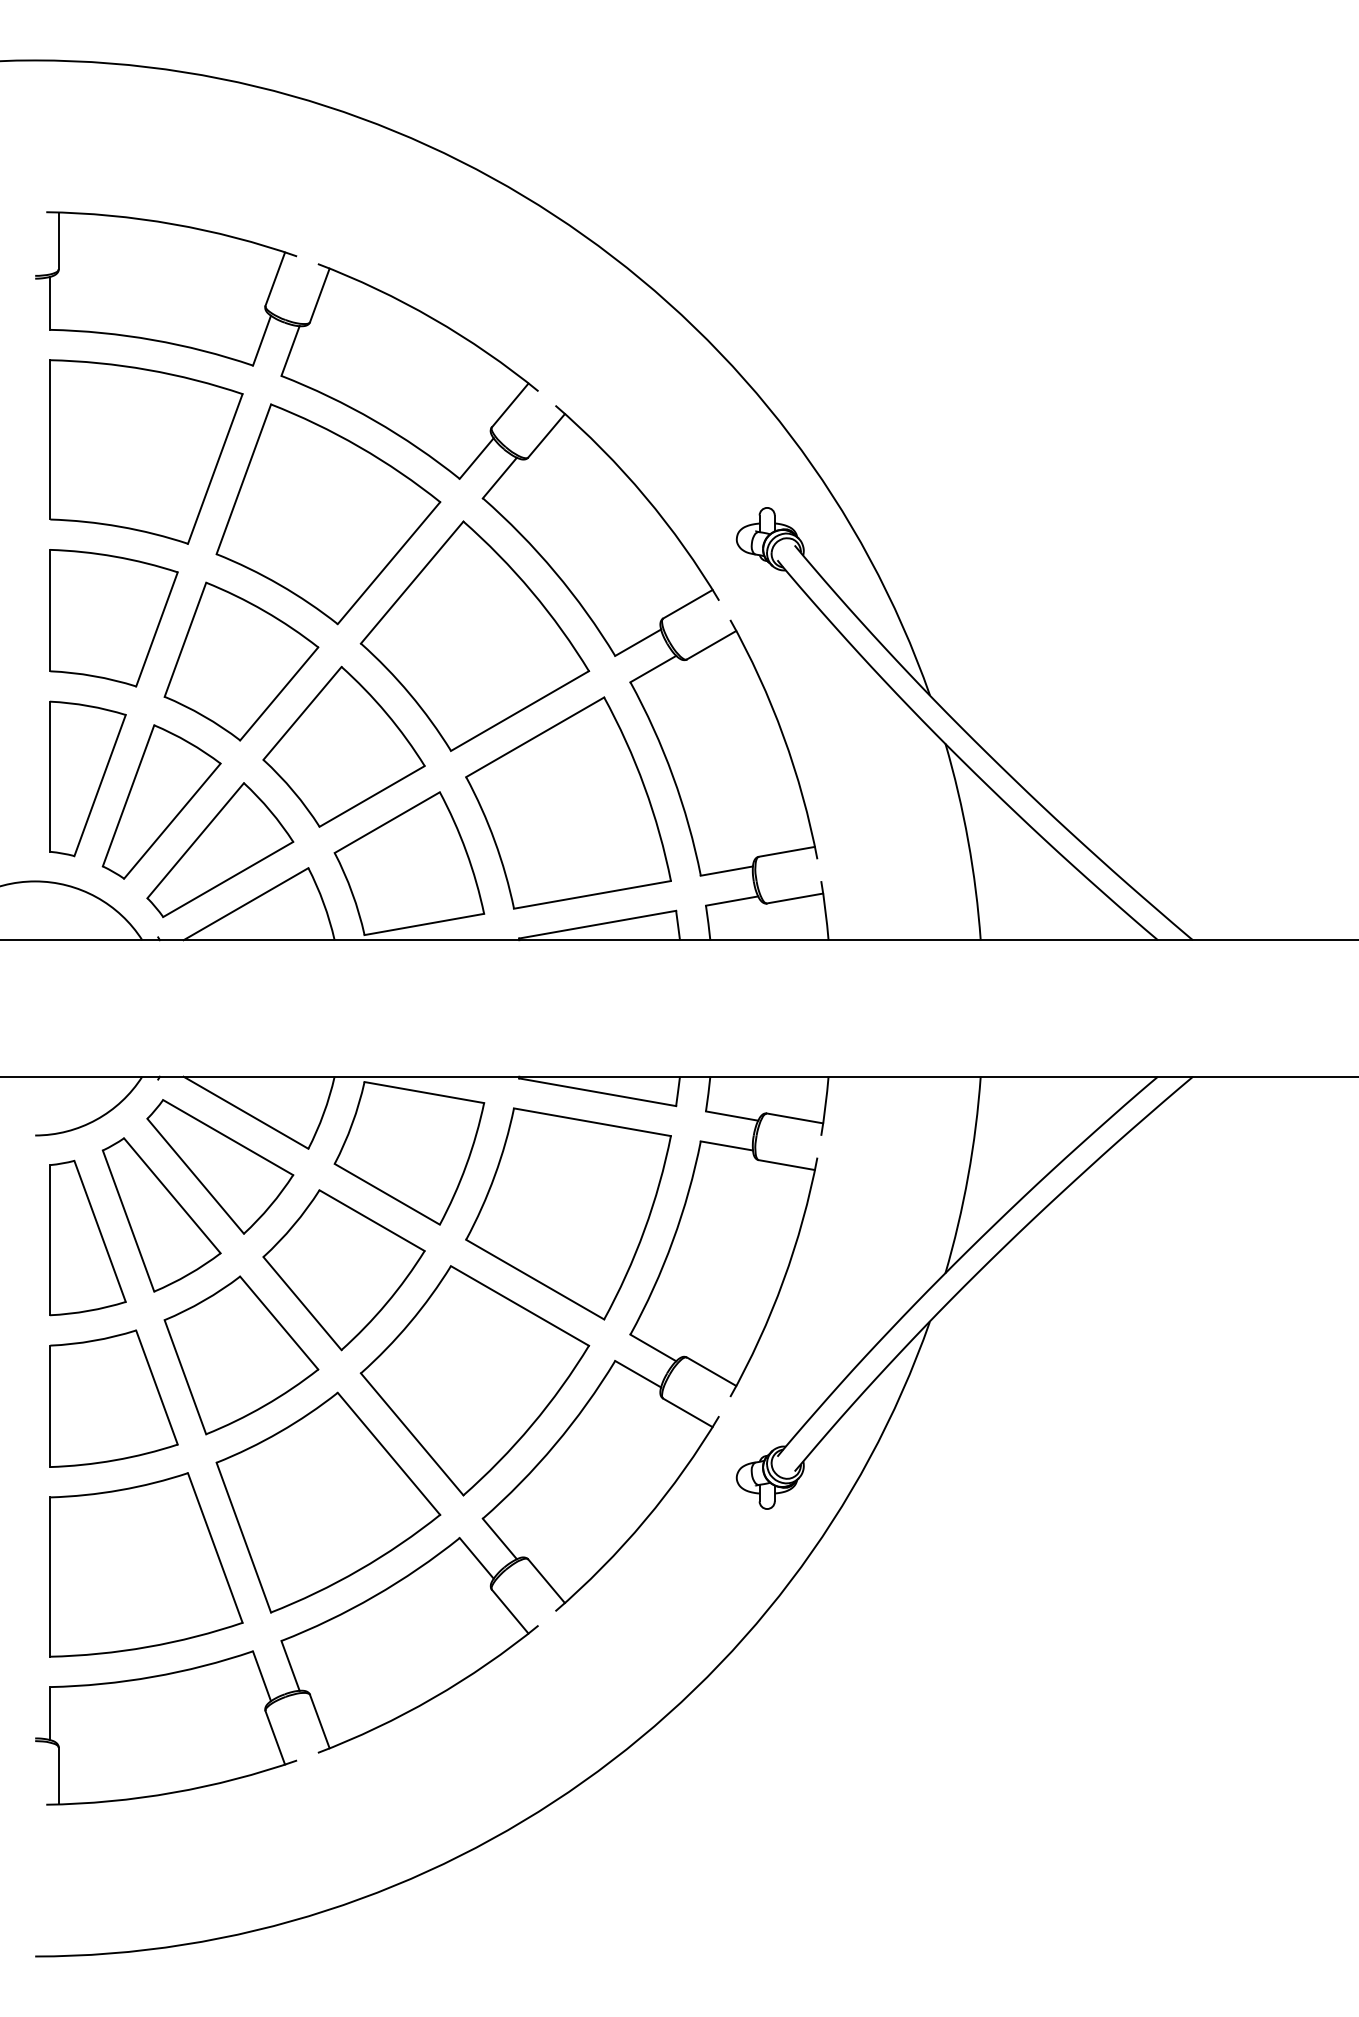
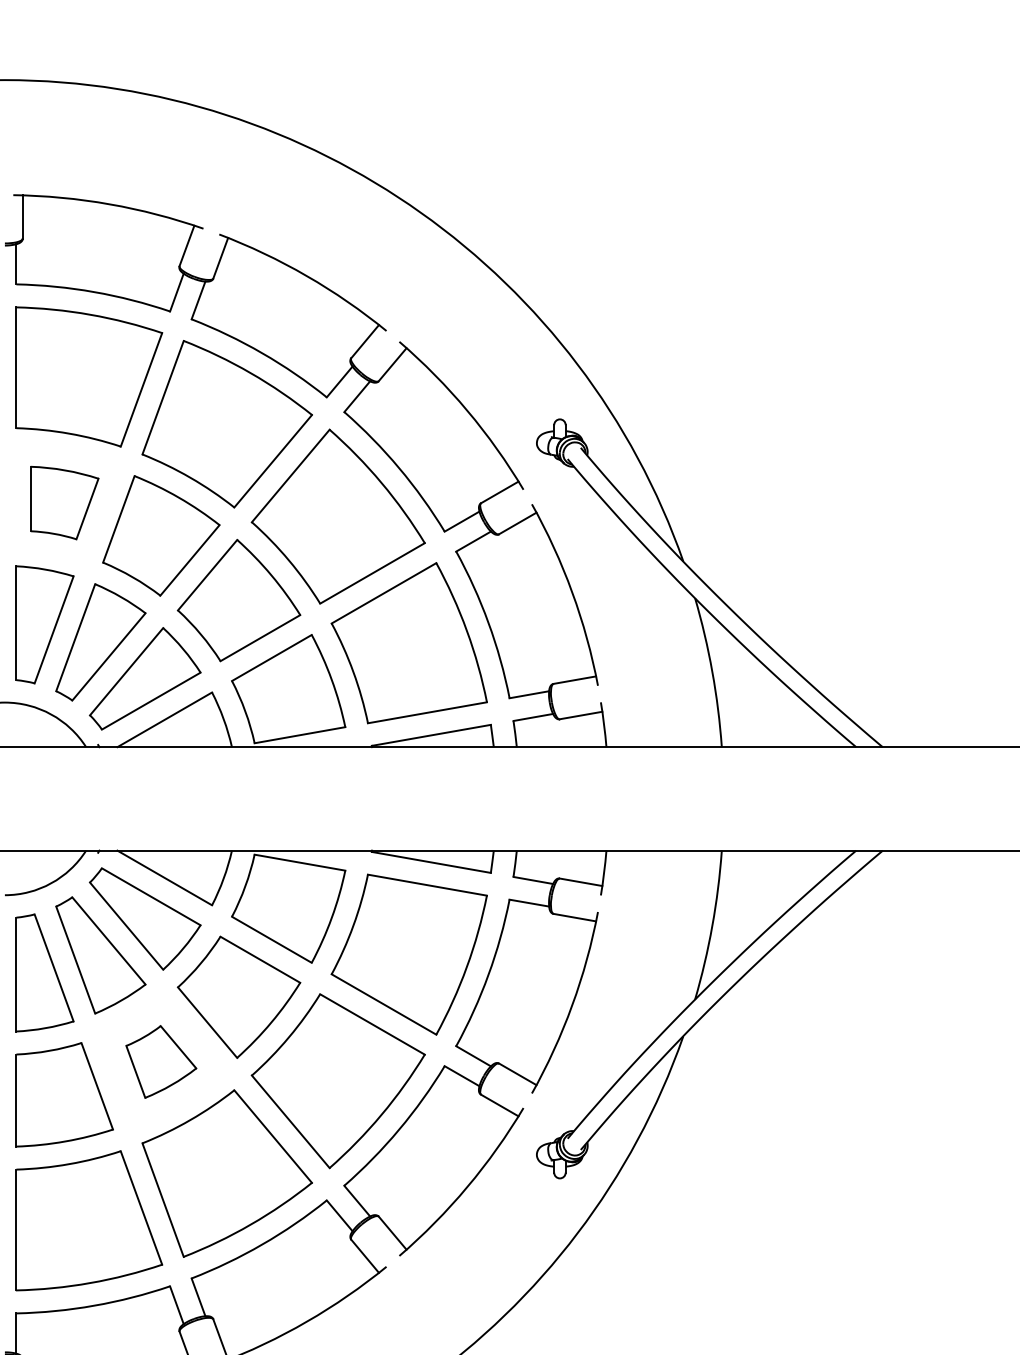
part: (113, 618) -> (64, 503), size x0.7
part: (241, 1355) -> (161, 1062), size x0.6

